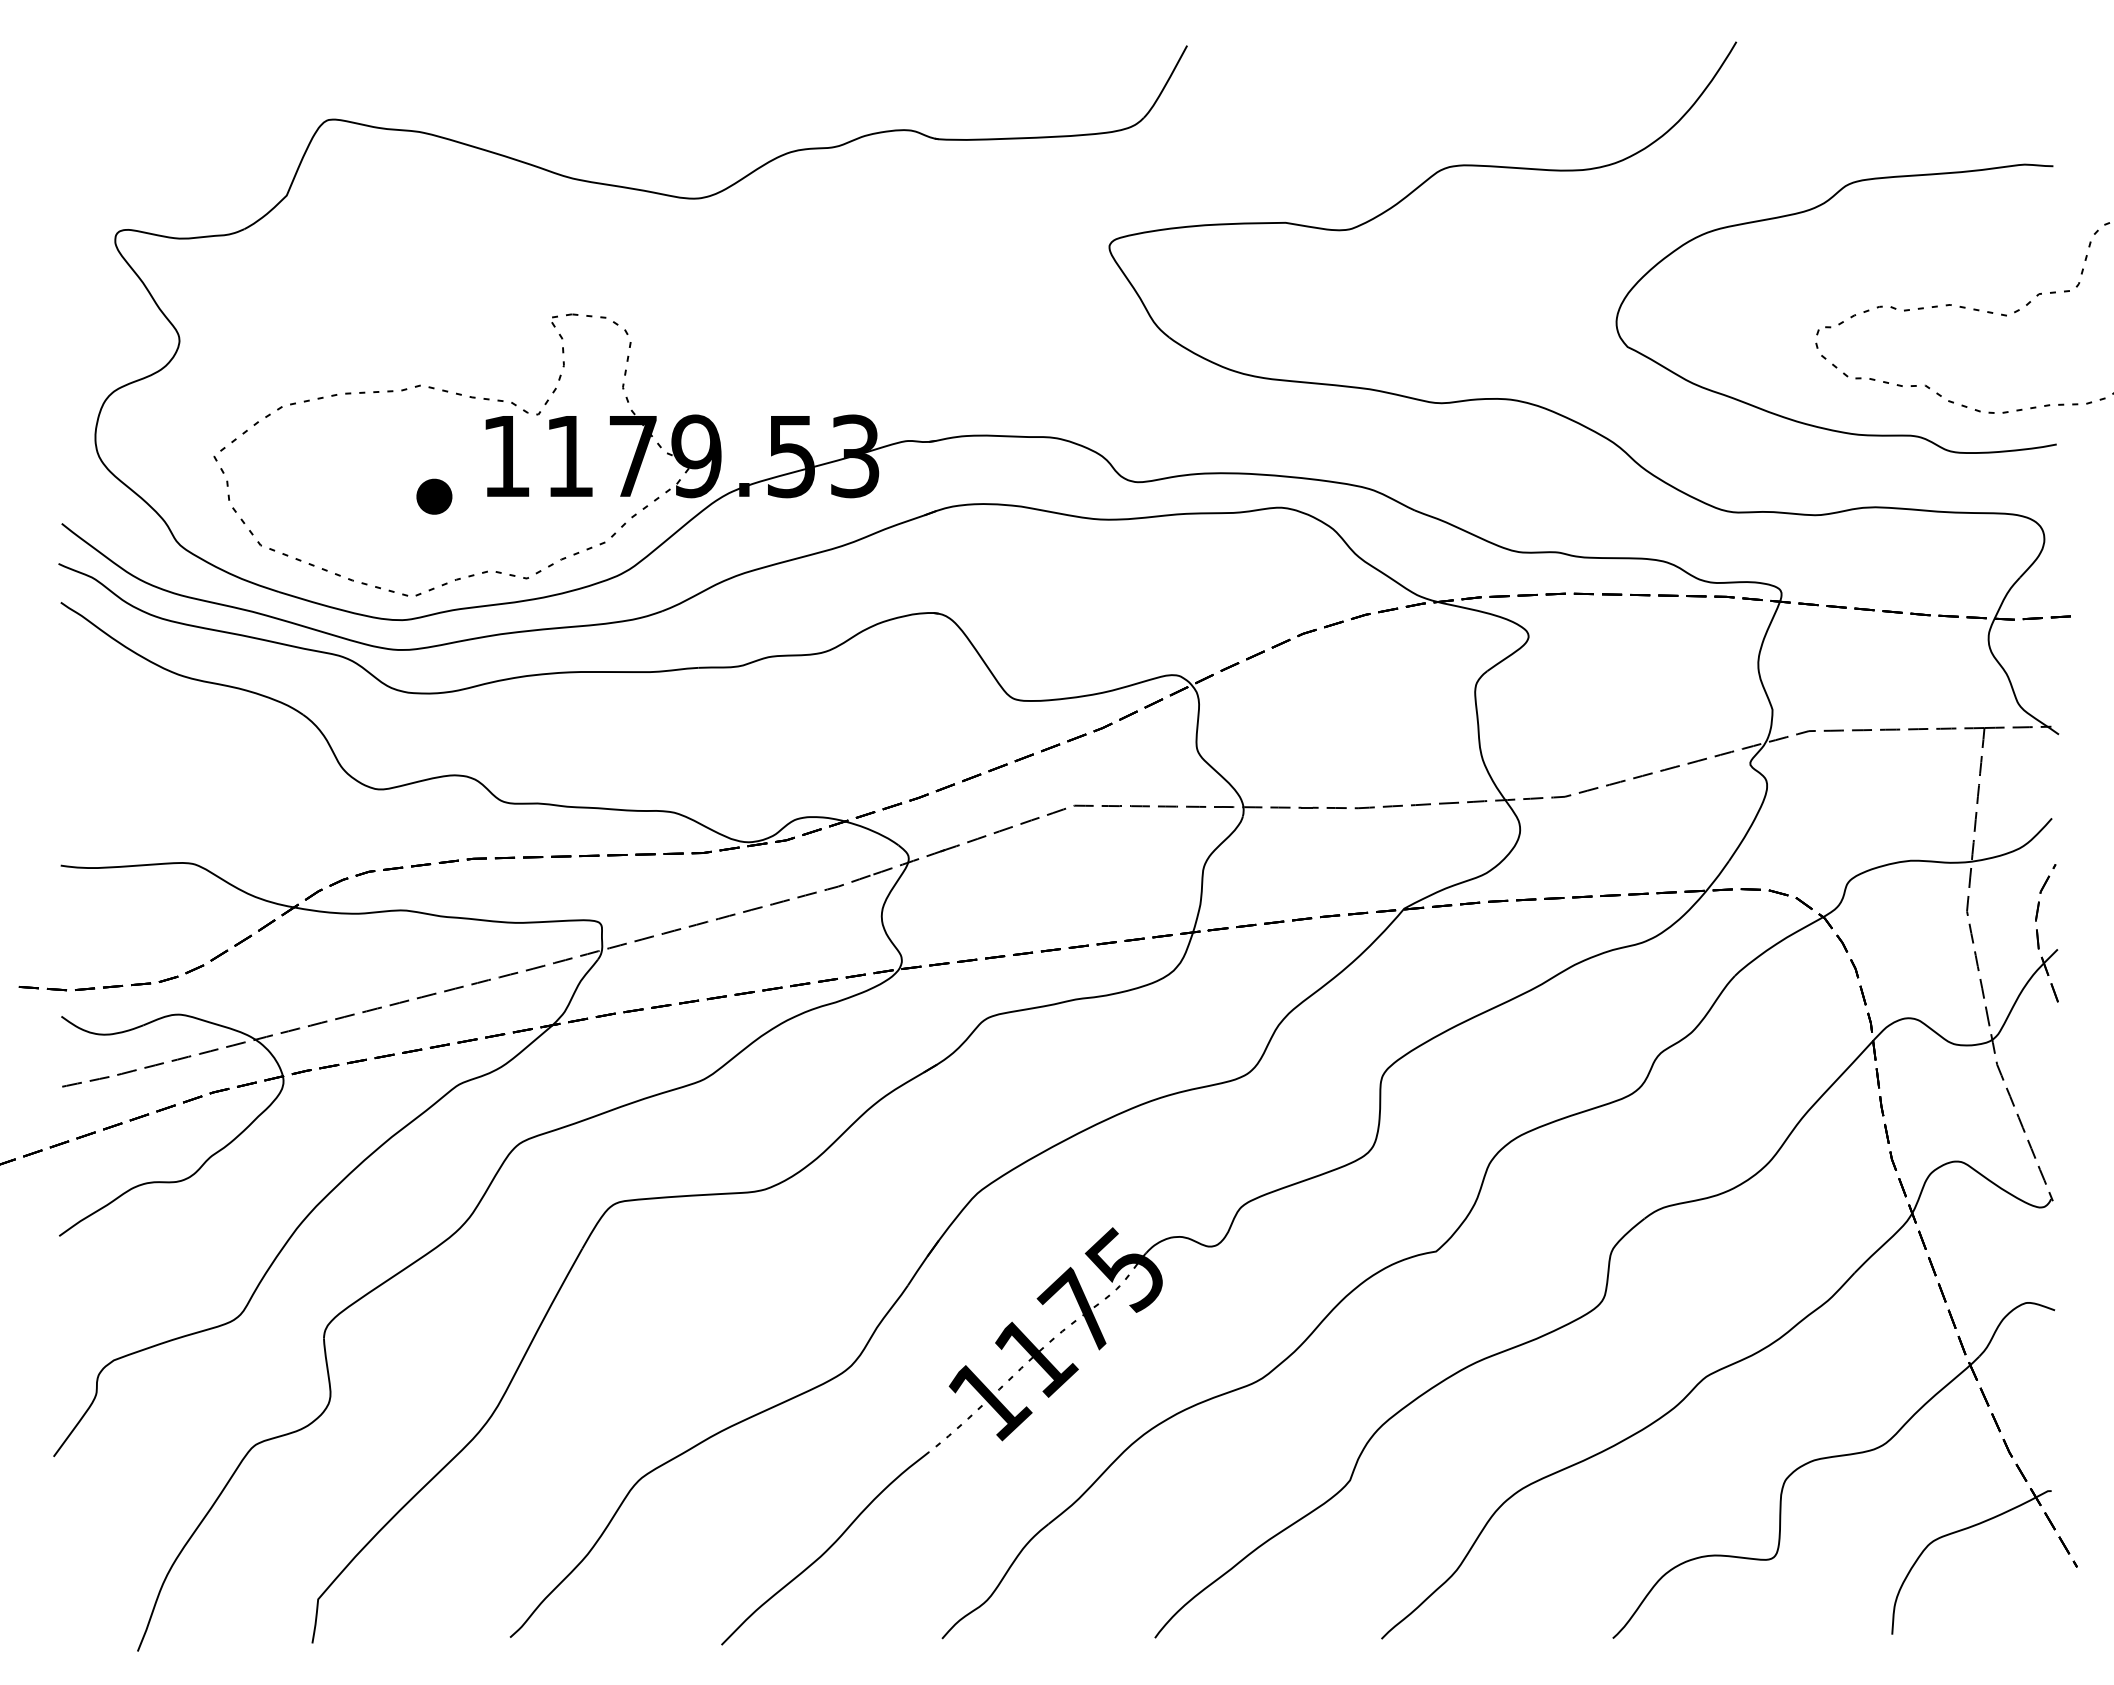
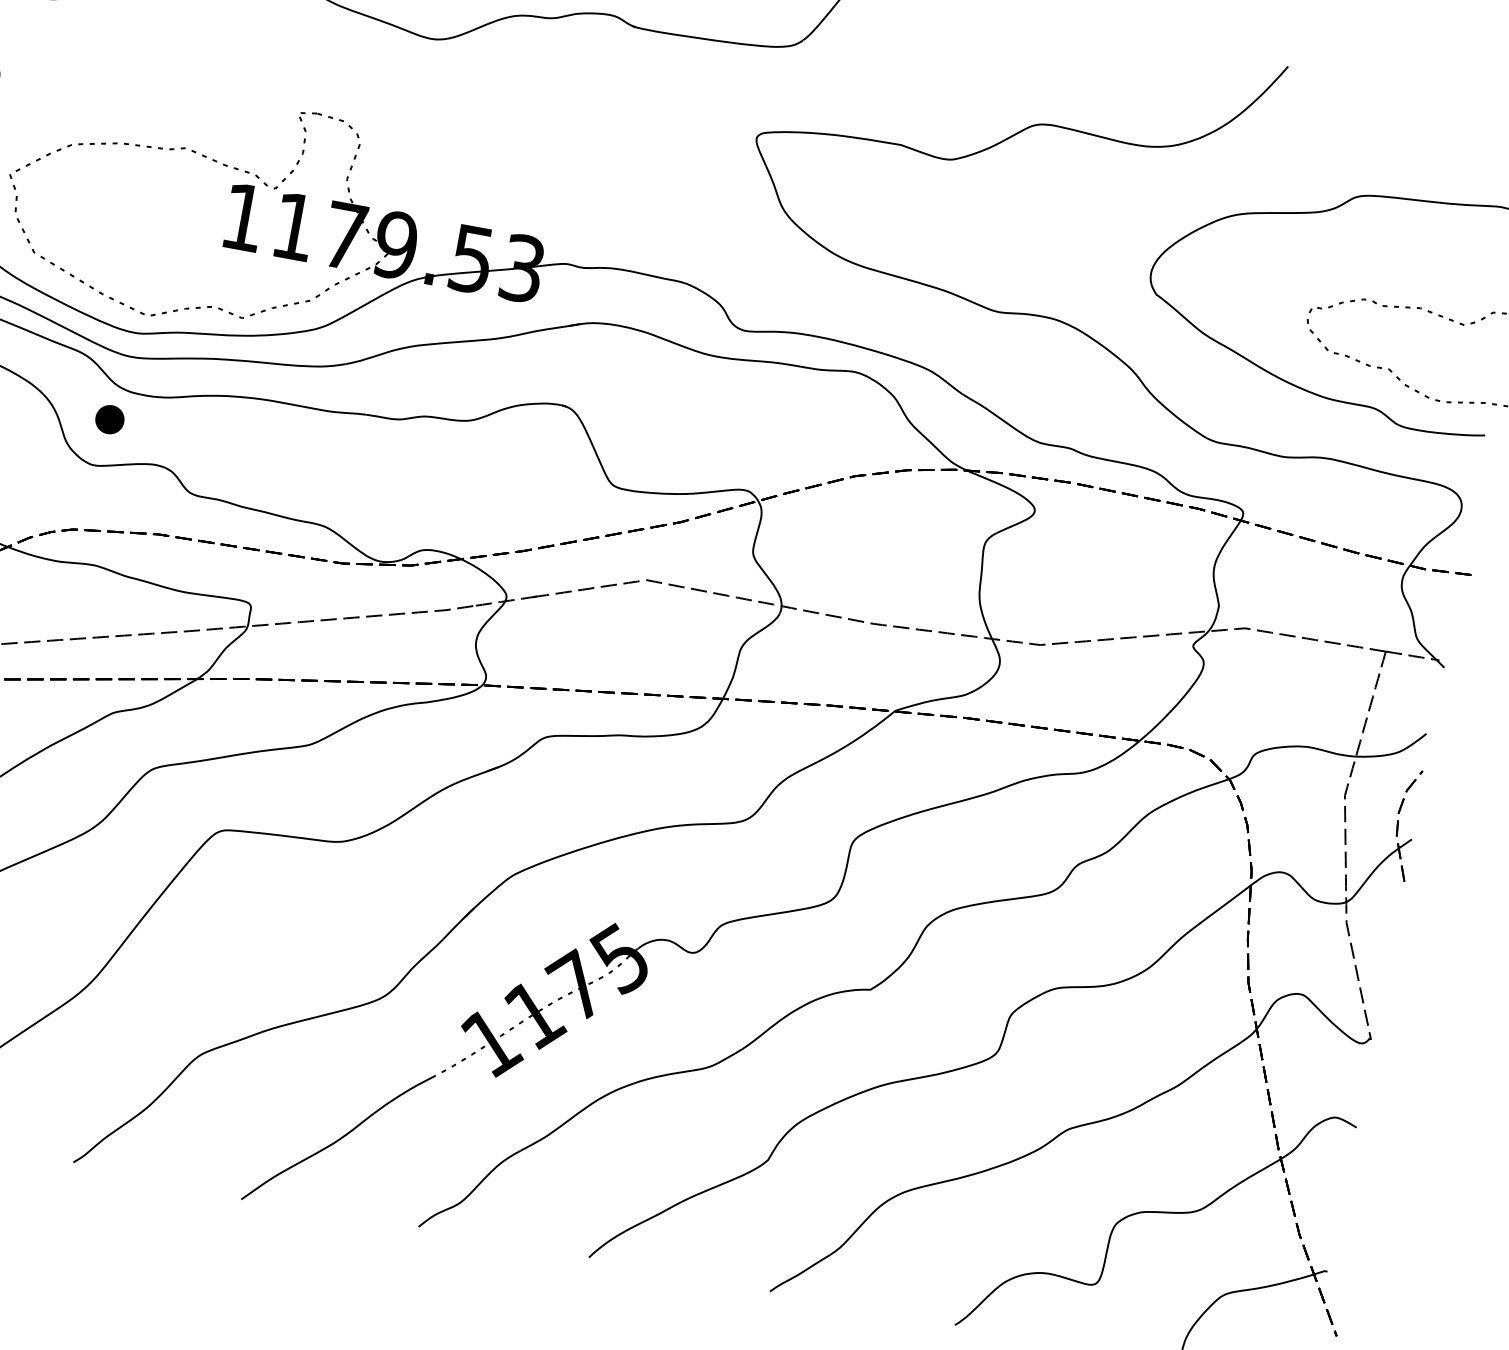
part: (434, 496) -> (110, 419), moved

